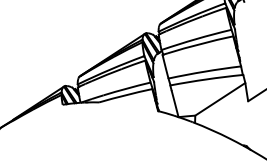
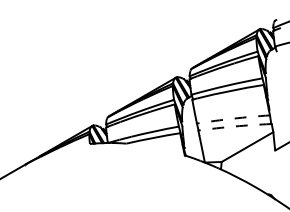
arc: (204, 71) -> (233, 118), solid -> dashed
arc: (206, 79) -> (234, 126), solid -> dashed

